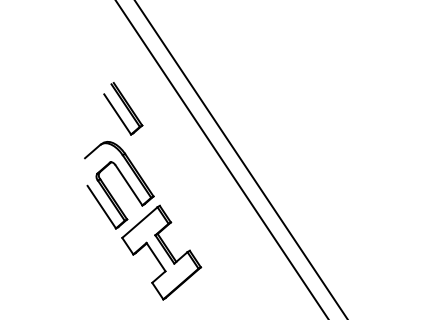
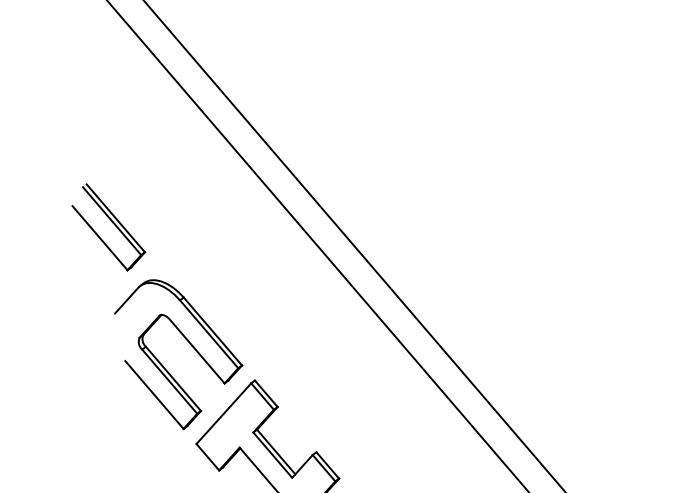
part: (123, 108) -> (108, 226), moved

